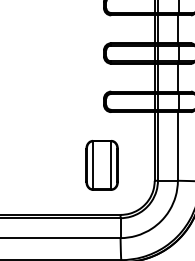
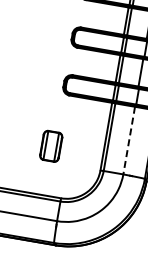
line: (177, 146) -> (128, 140), solid -> dashed
part: (101, 165) -> (50, 146), size x0.6

